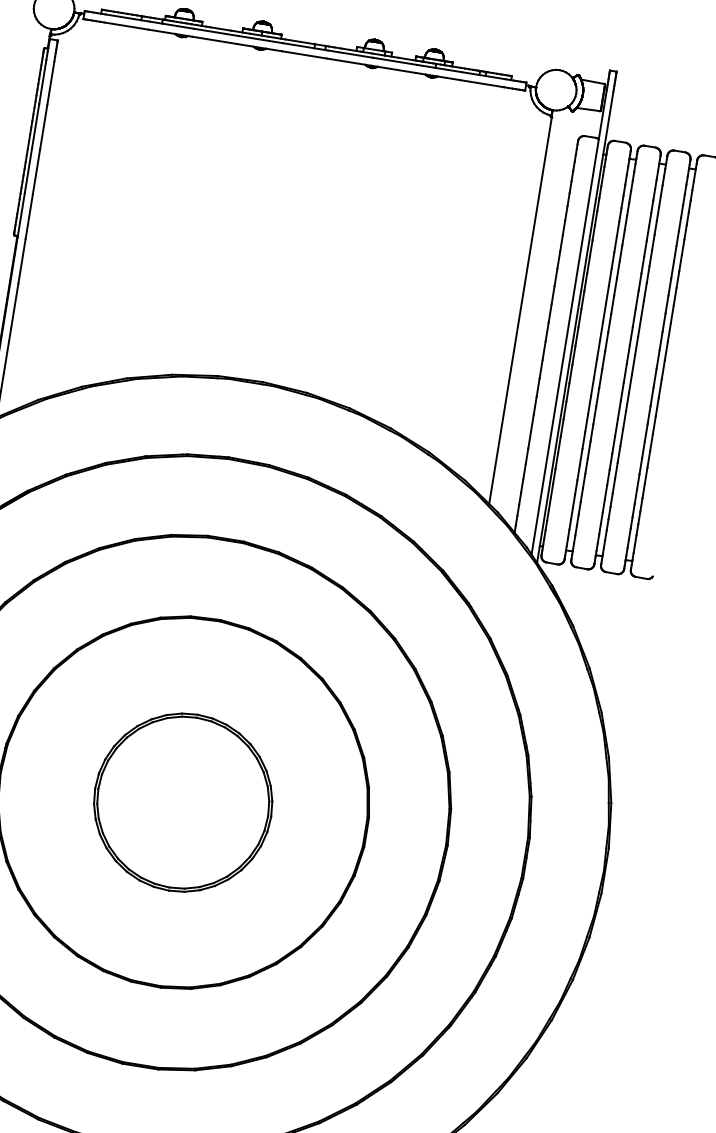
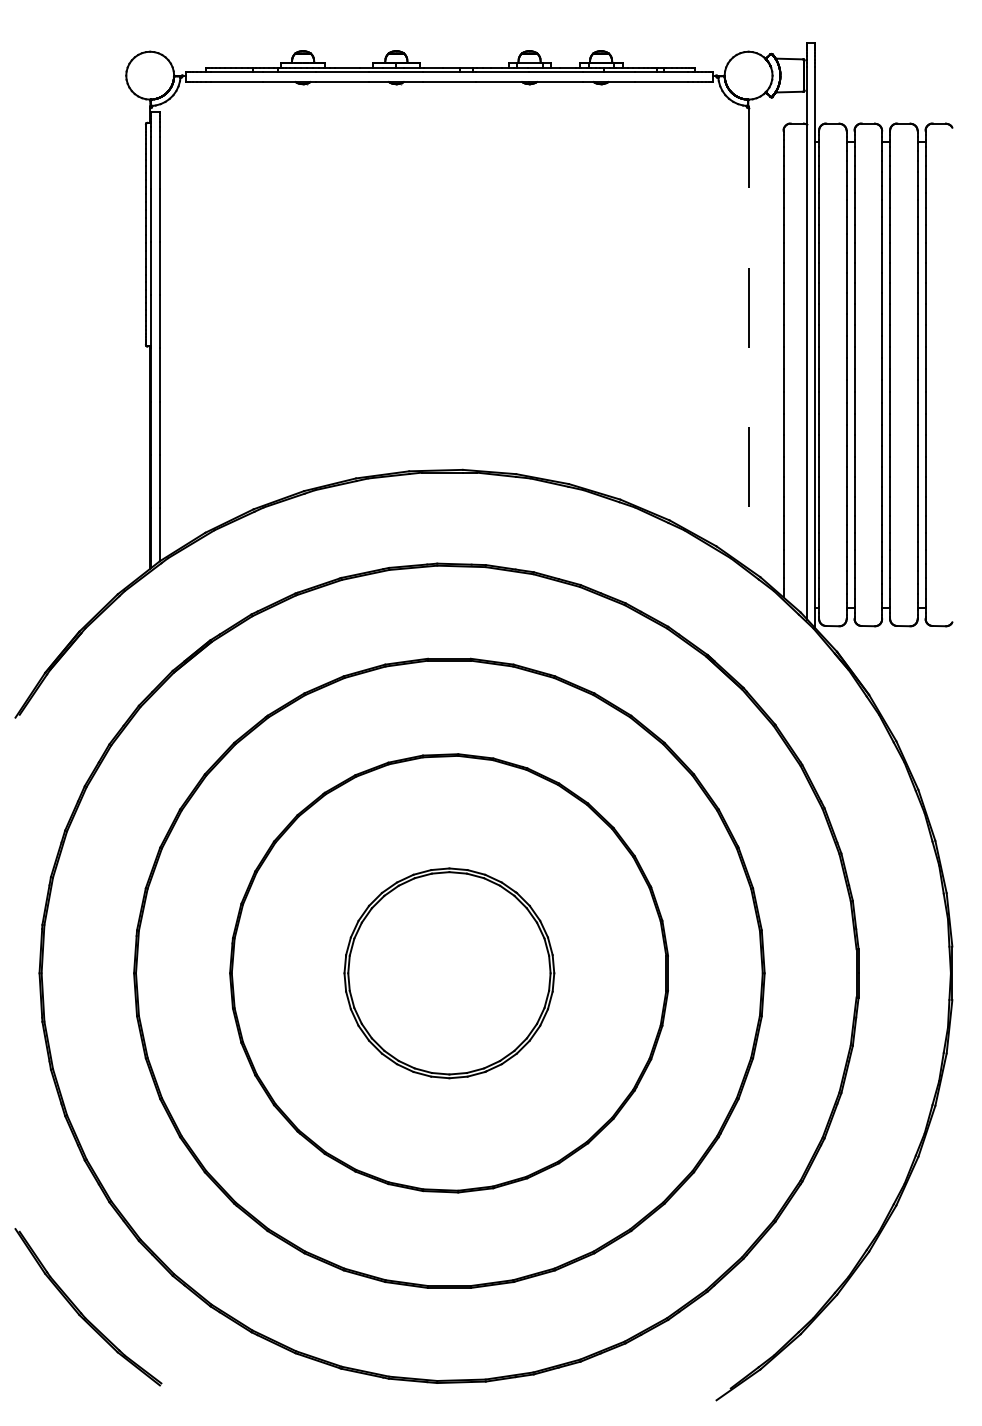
line: (520, 311) -> (748, 339), solid -> dashed

